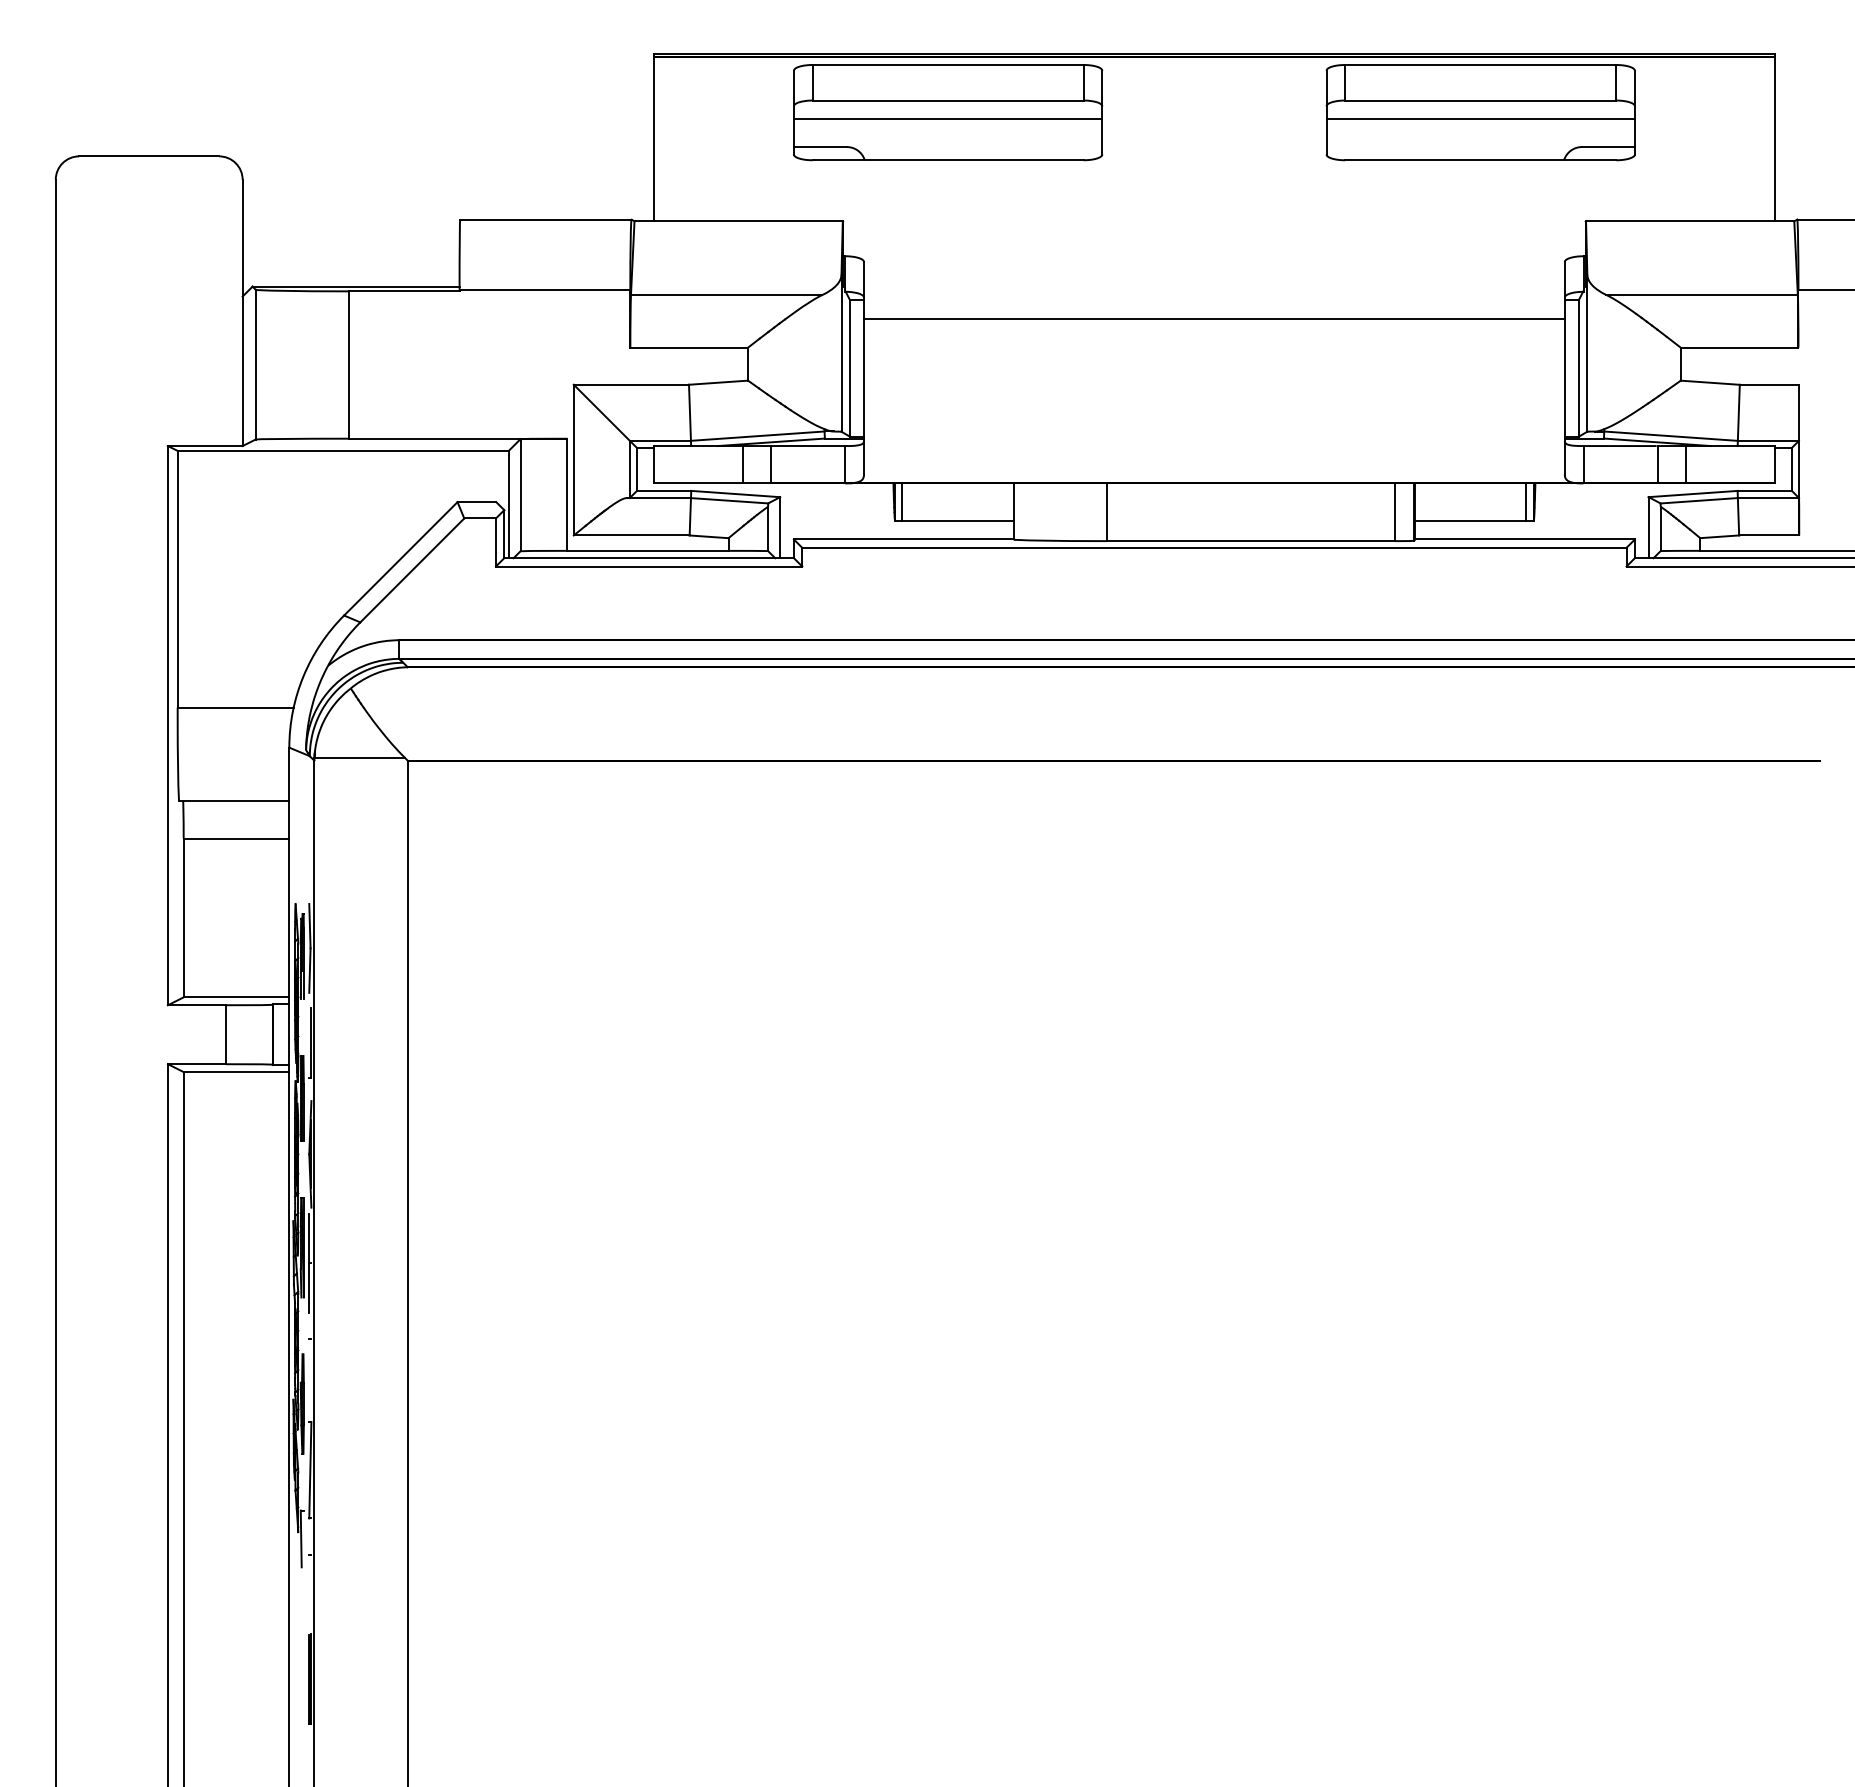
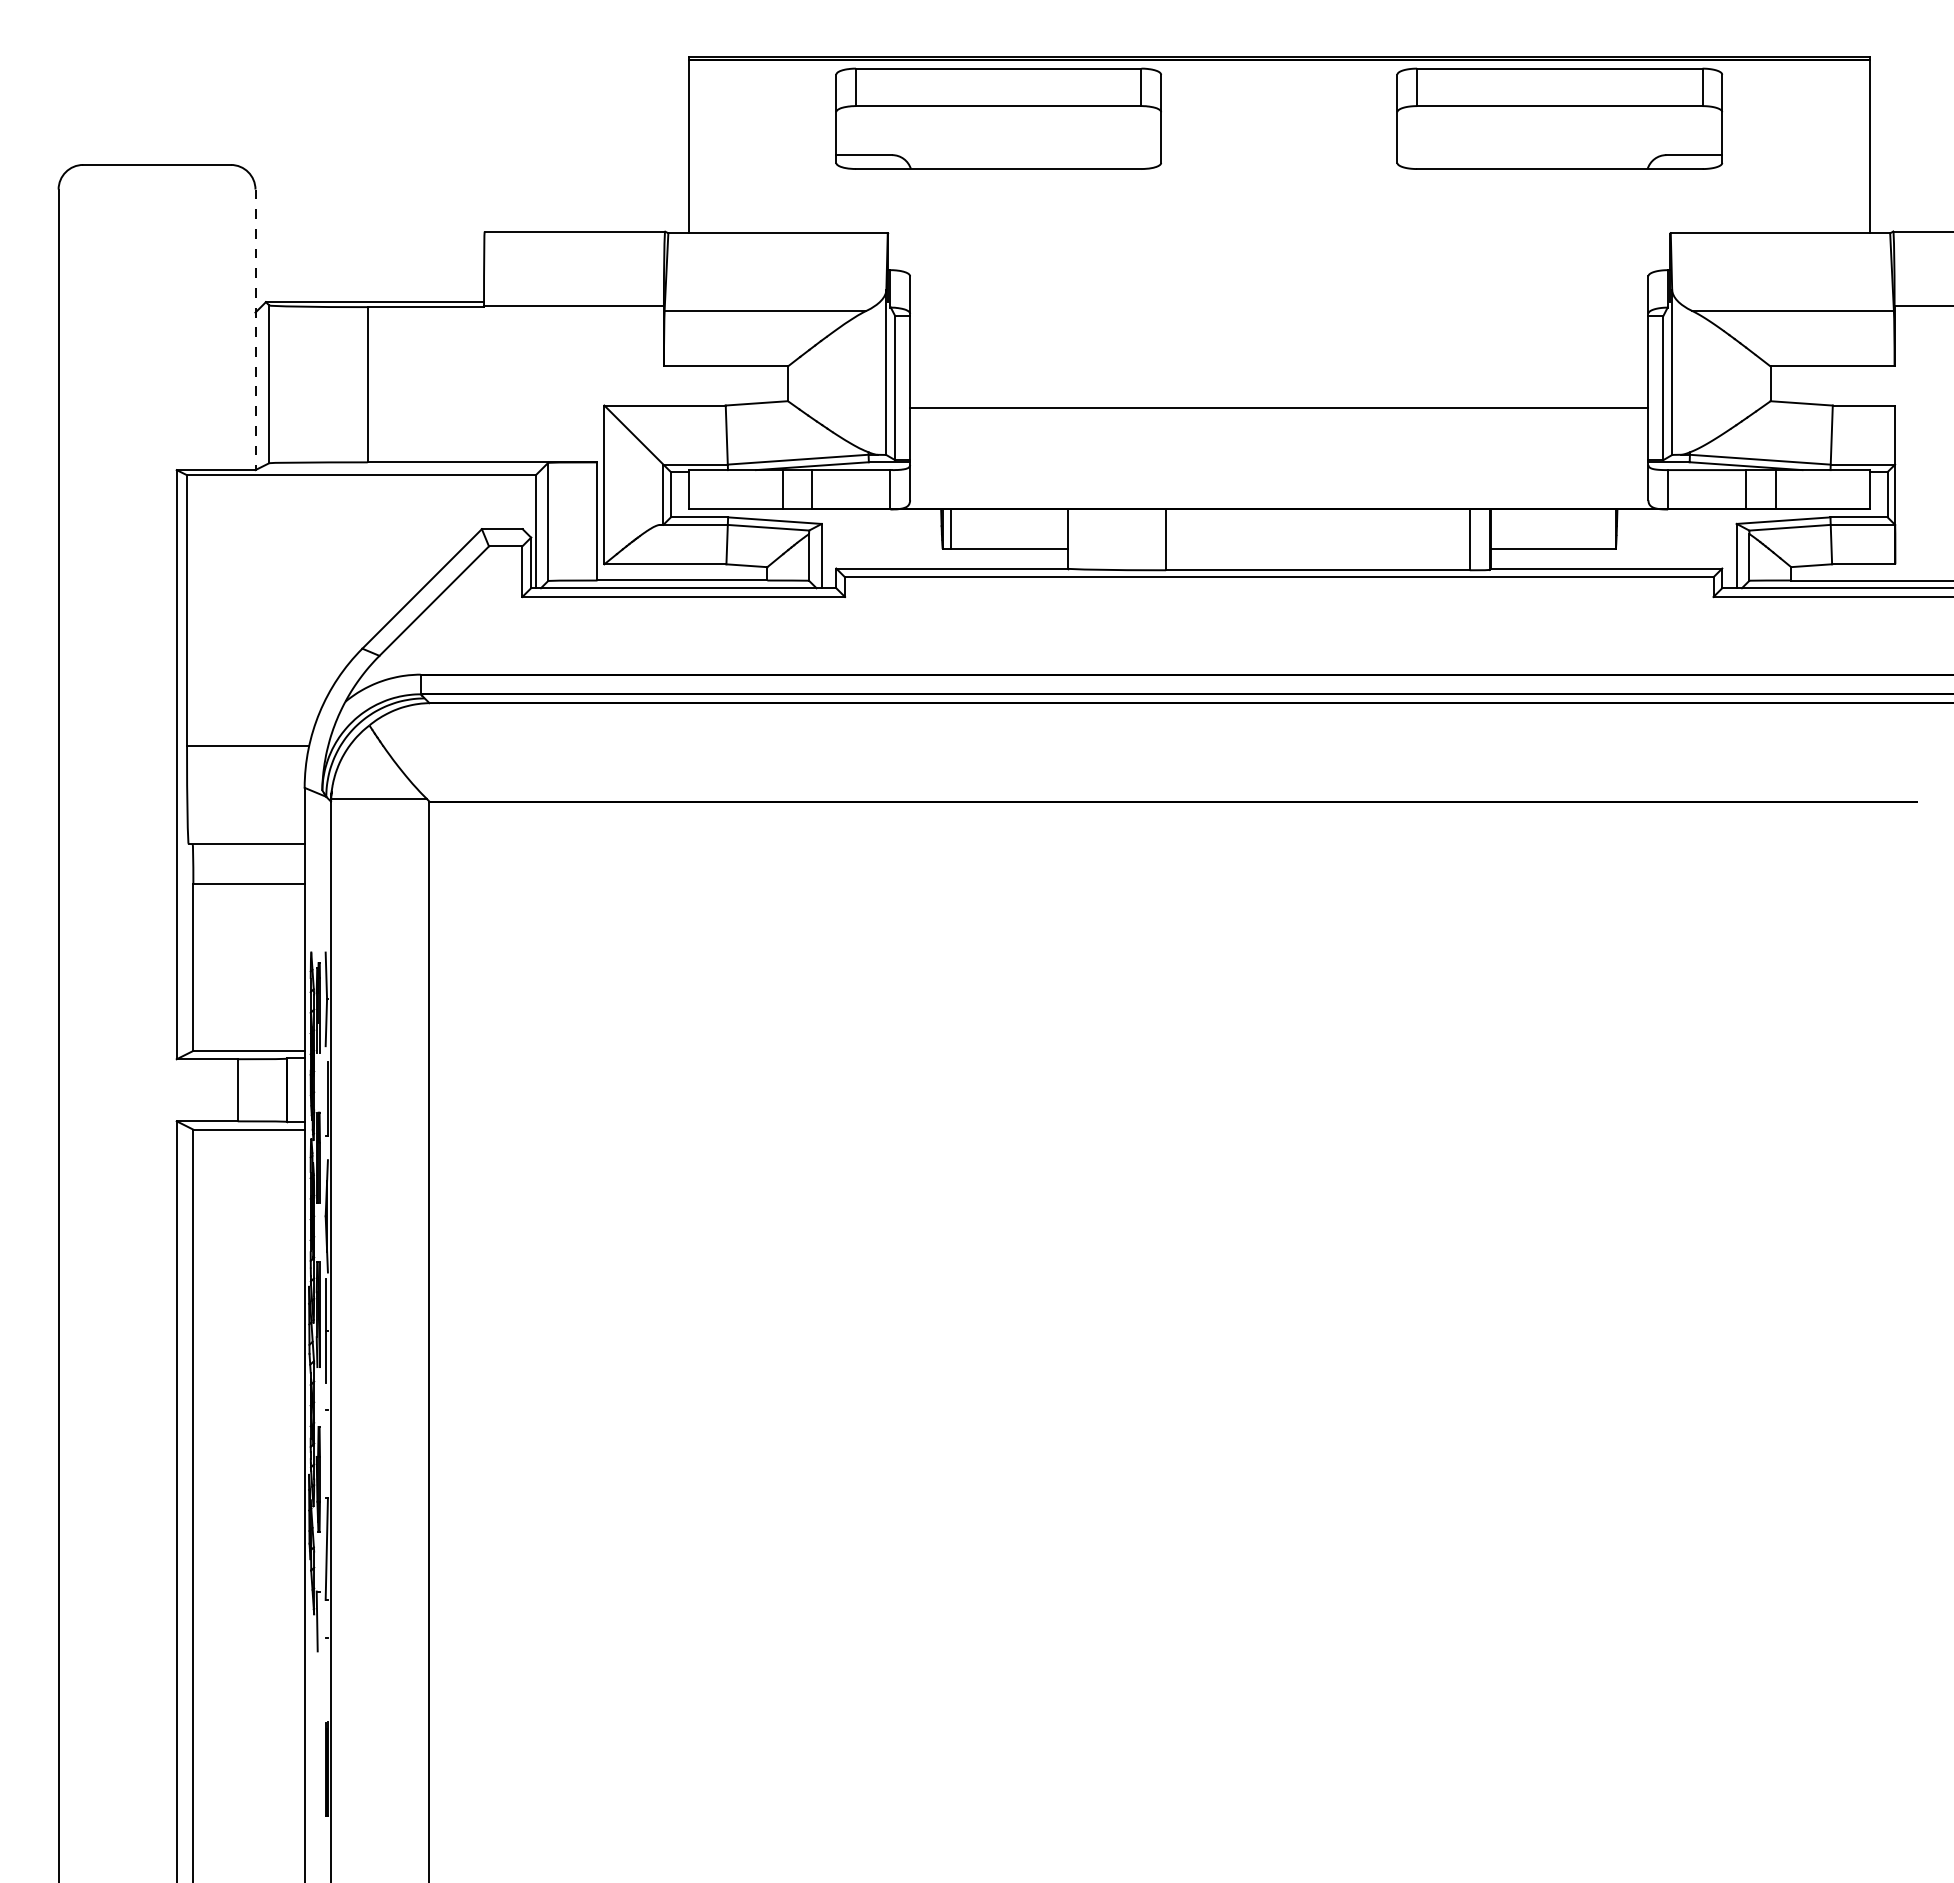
line: (947, 118) -> (998, 125), removed
line: (1480, 118) -> (1559, 125), removed
line: (242, 313) -> (255, 330), solid -> dashed
line: (1214, 319) -> (1279, 407), moved
line: (1525, 501) -> (1607, 528), removed

